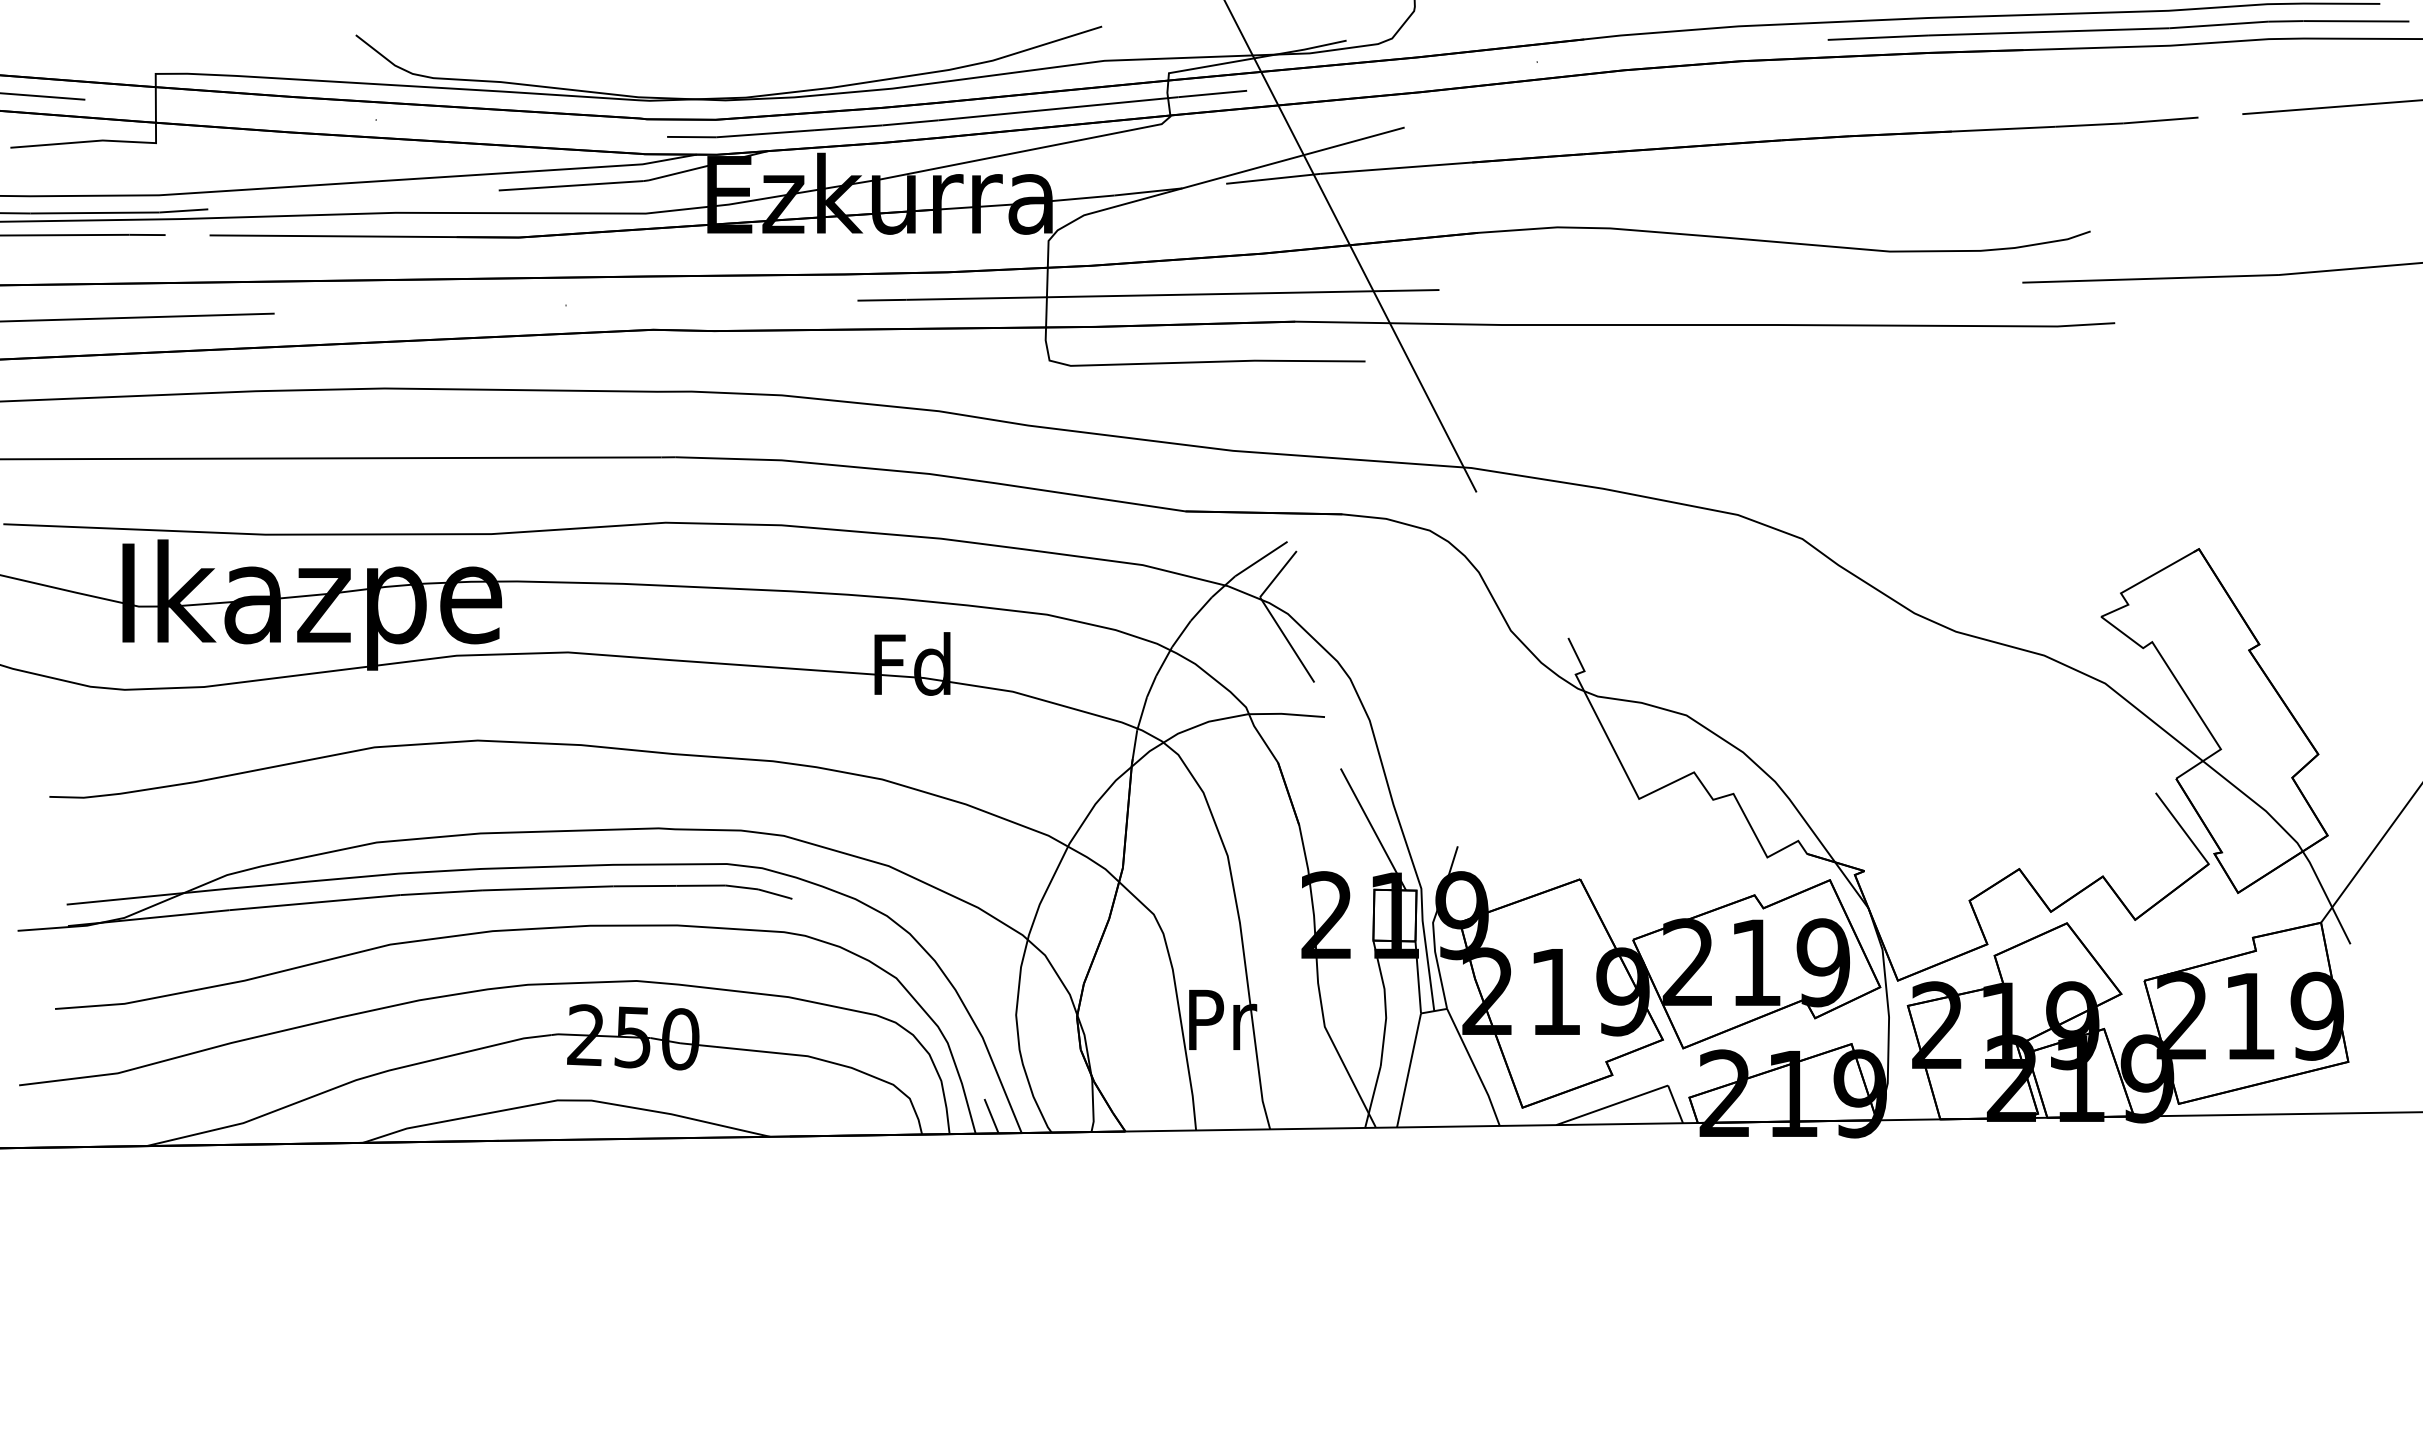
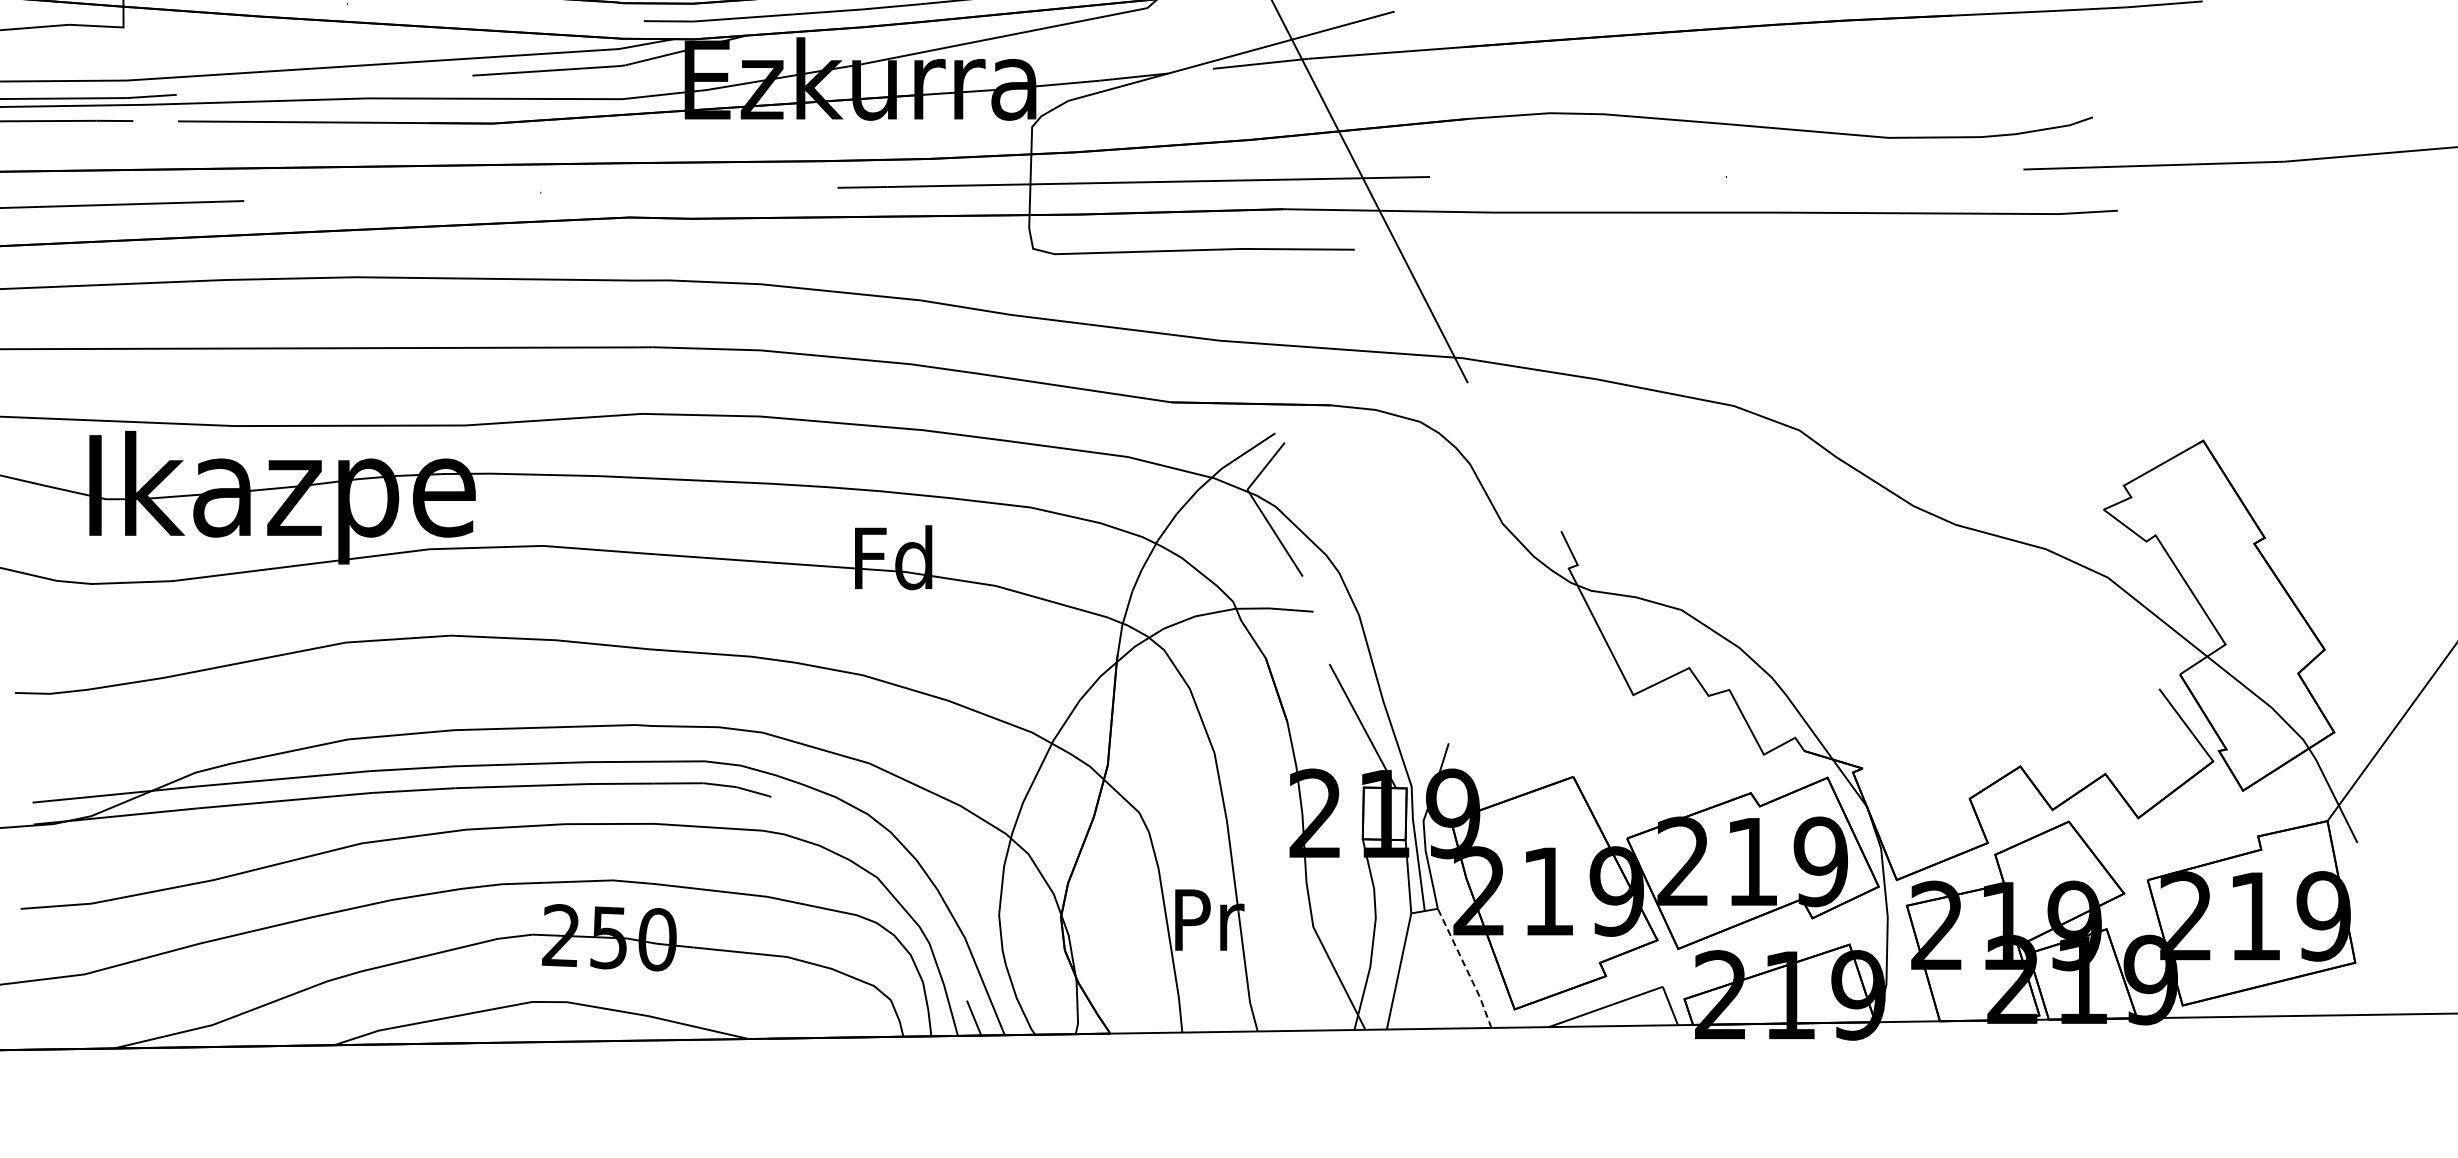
line: (1474, 1067) -> (1465, 968), solid -> dashed

